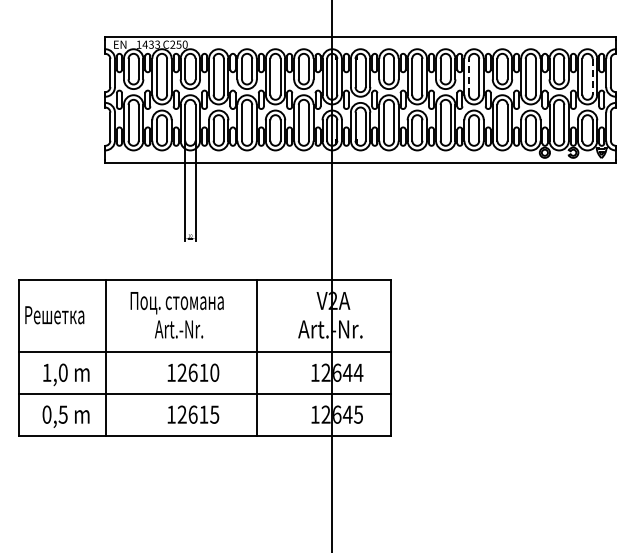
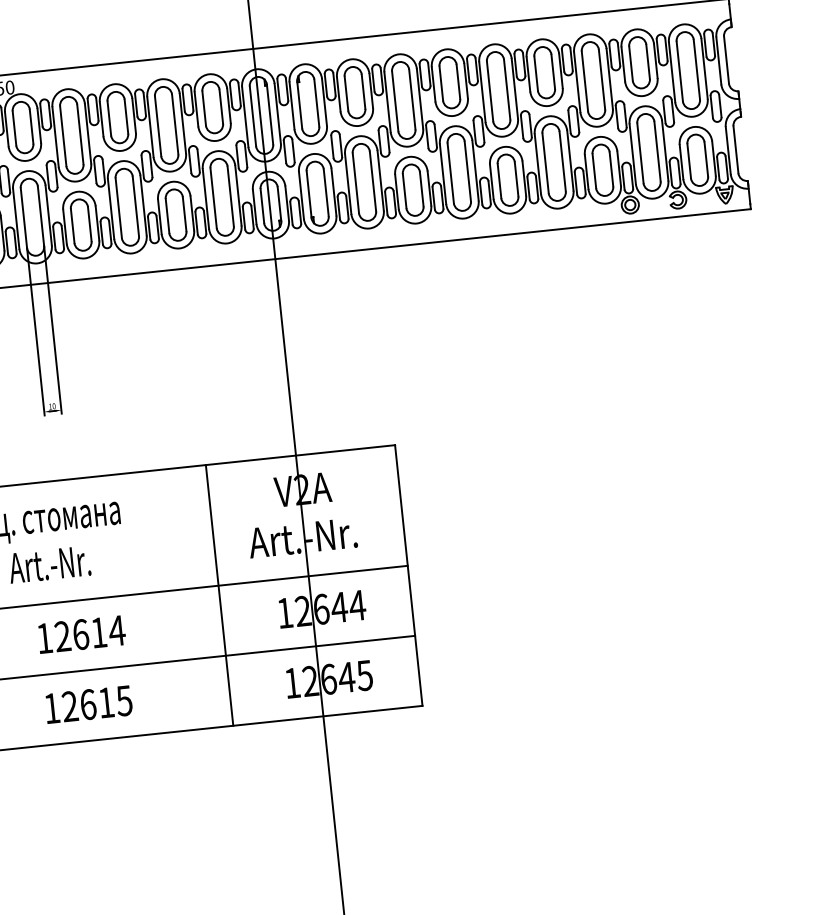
line: (468, 76) -> (489, 90), dashed -> solid
line: (592, 76) -> (696, 69), dashed -> solid
line: (256, 358) -> (219, 595), moved
text: (214, 372) -> (116, 630), 12610 -> 12614

